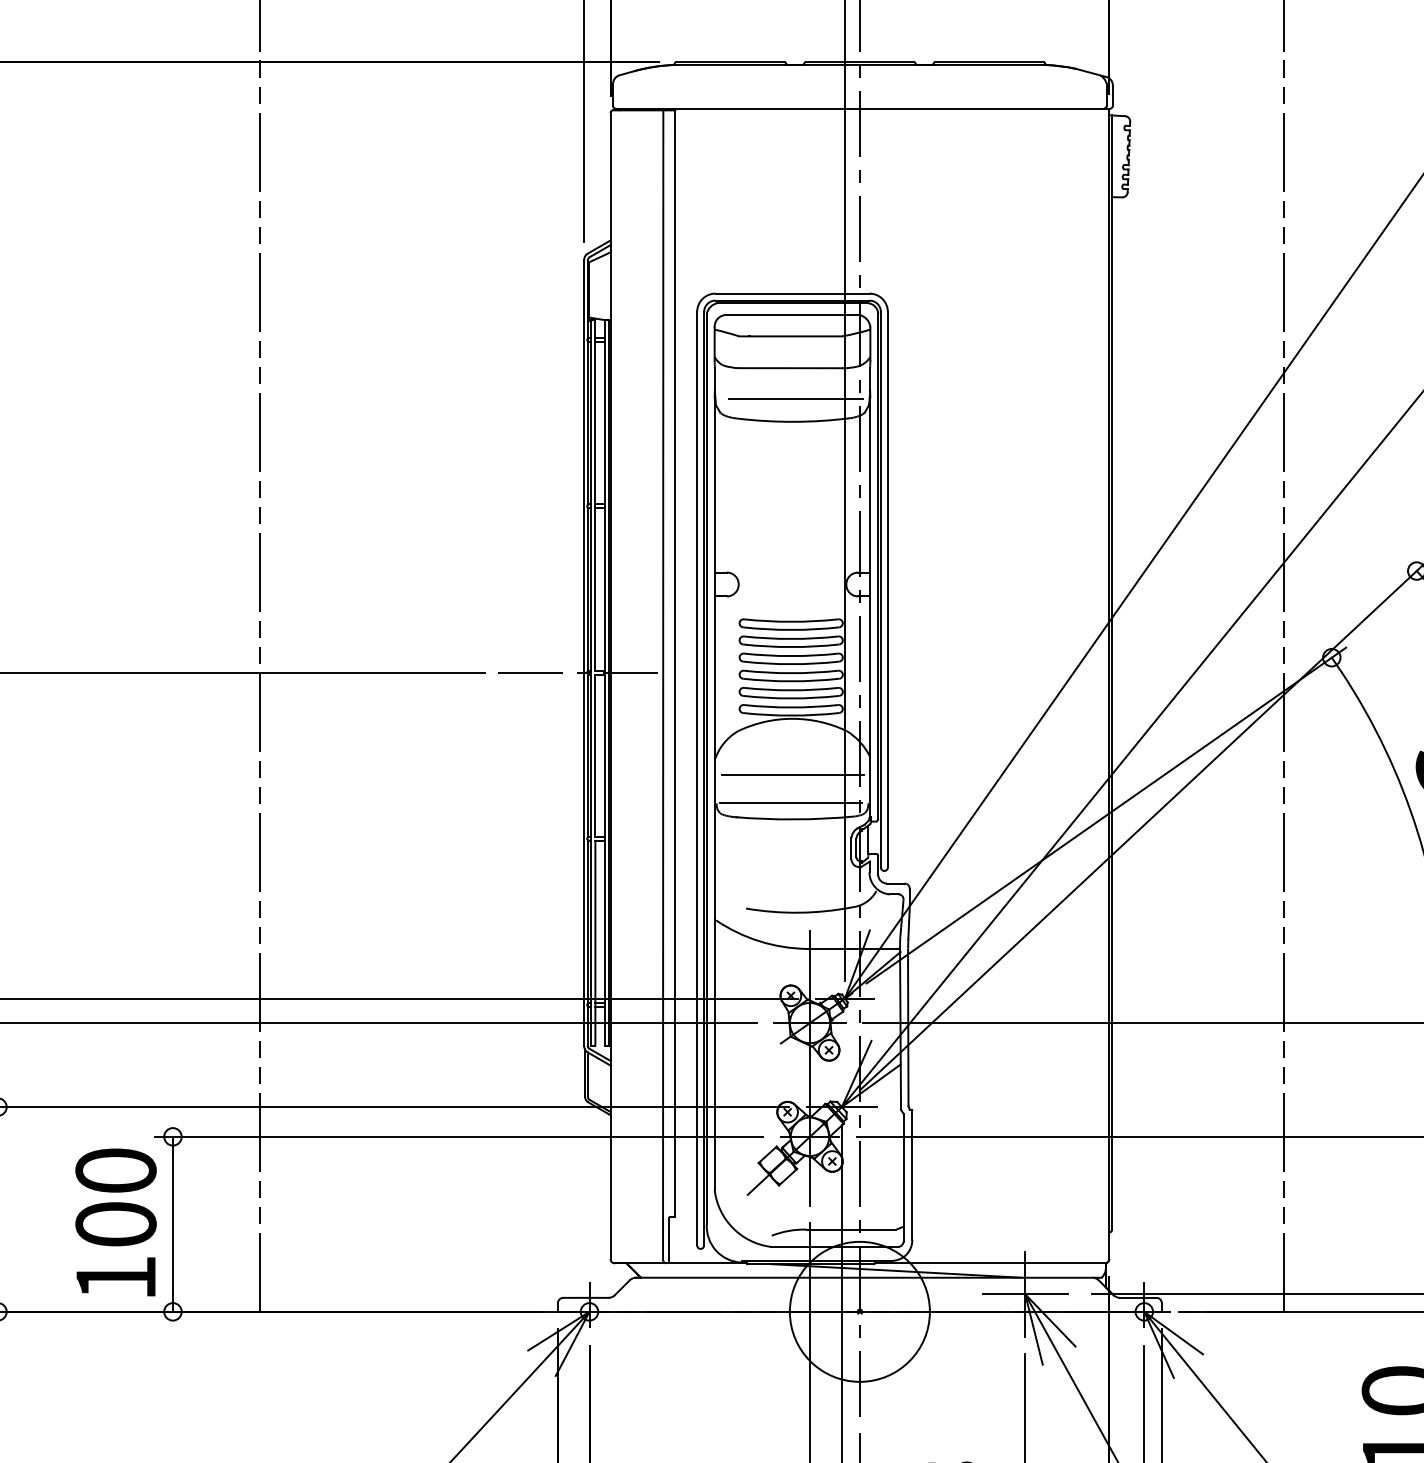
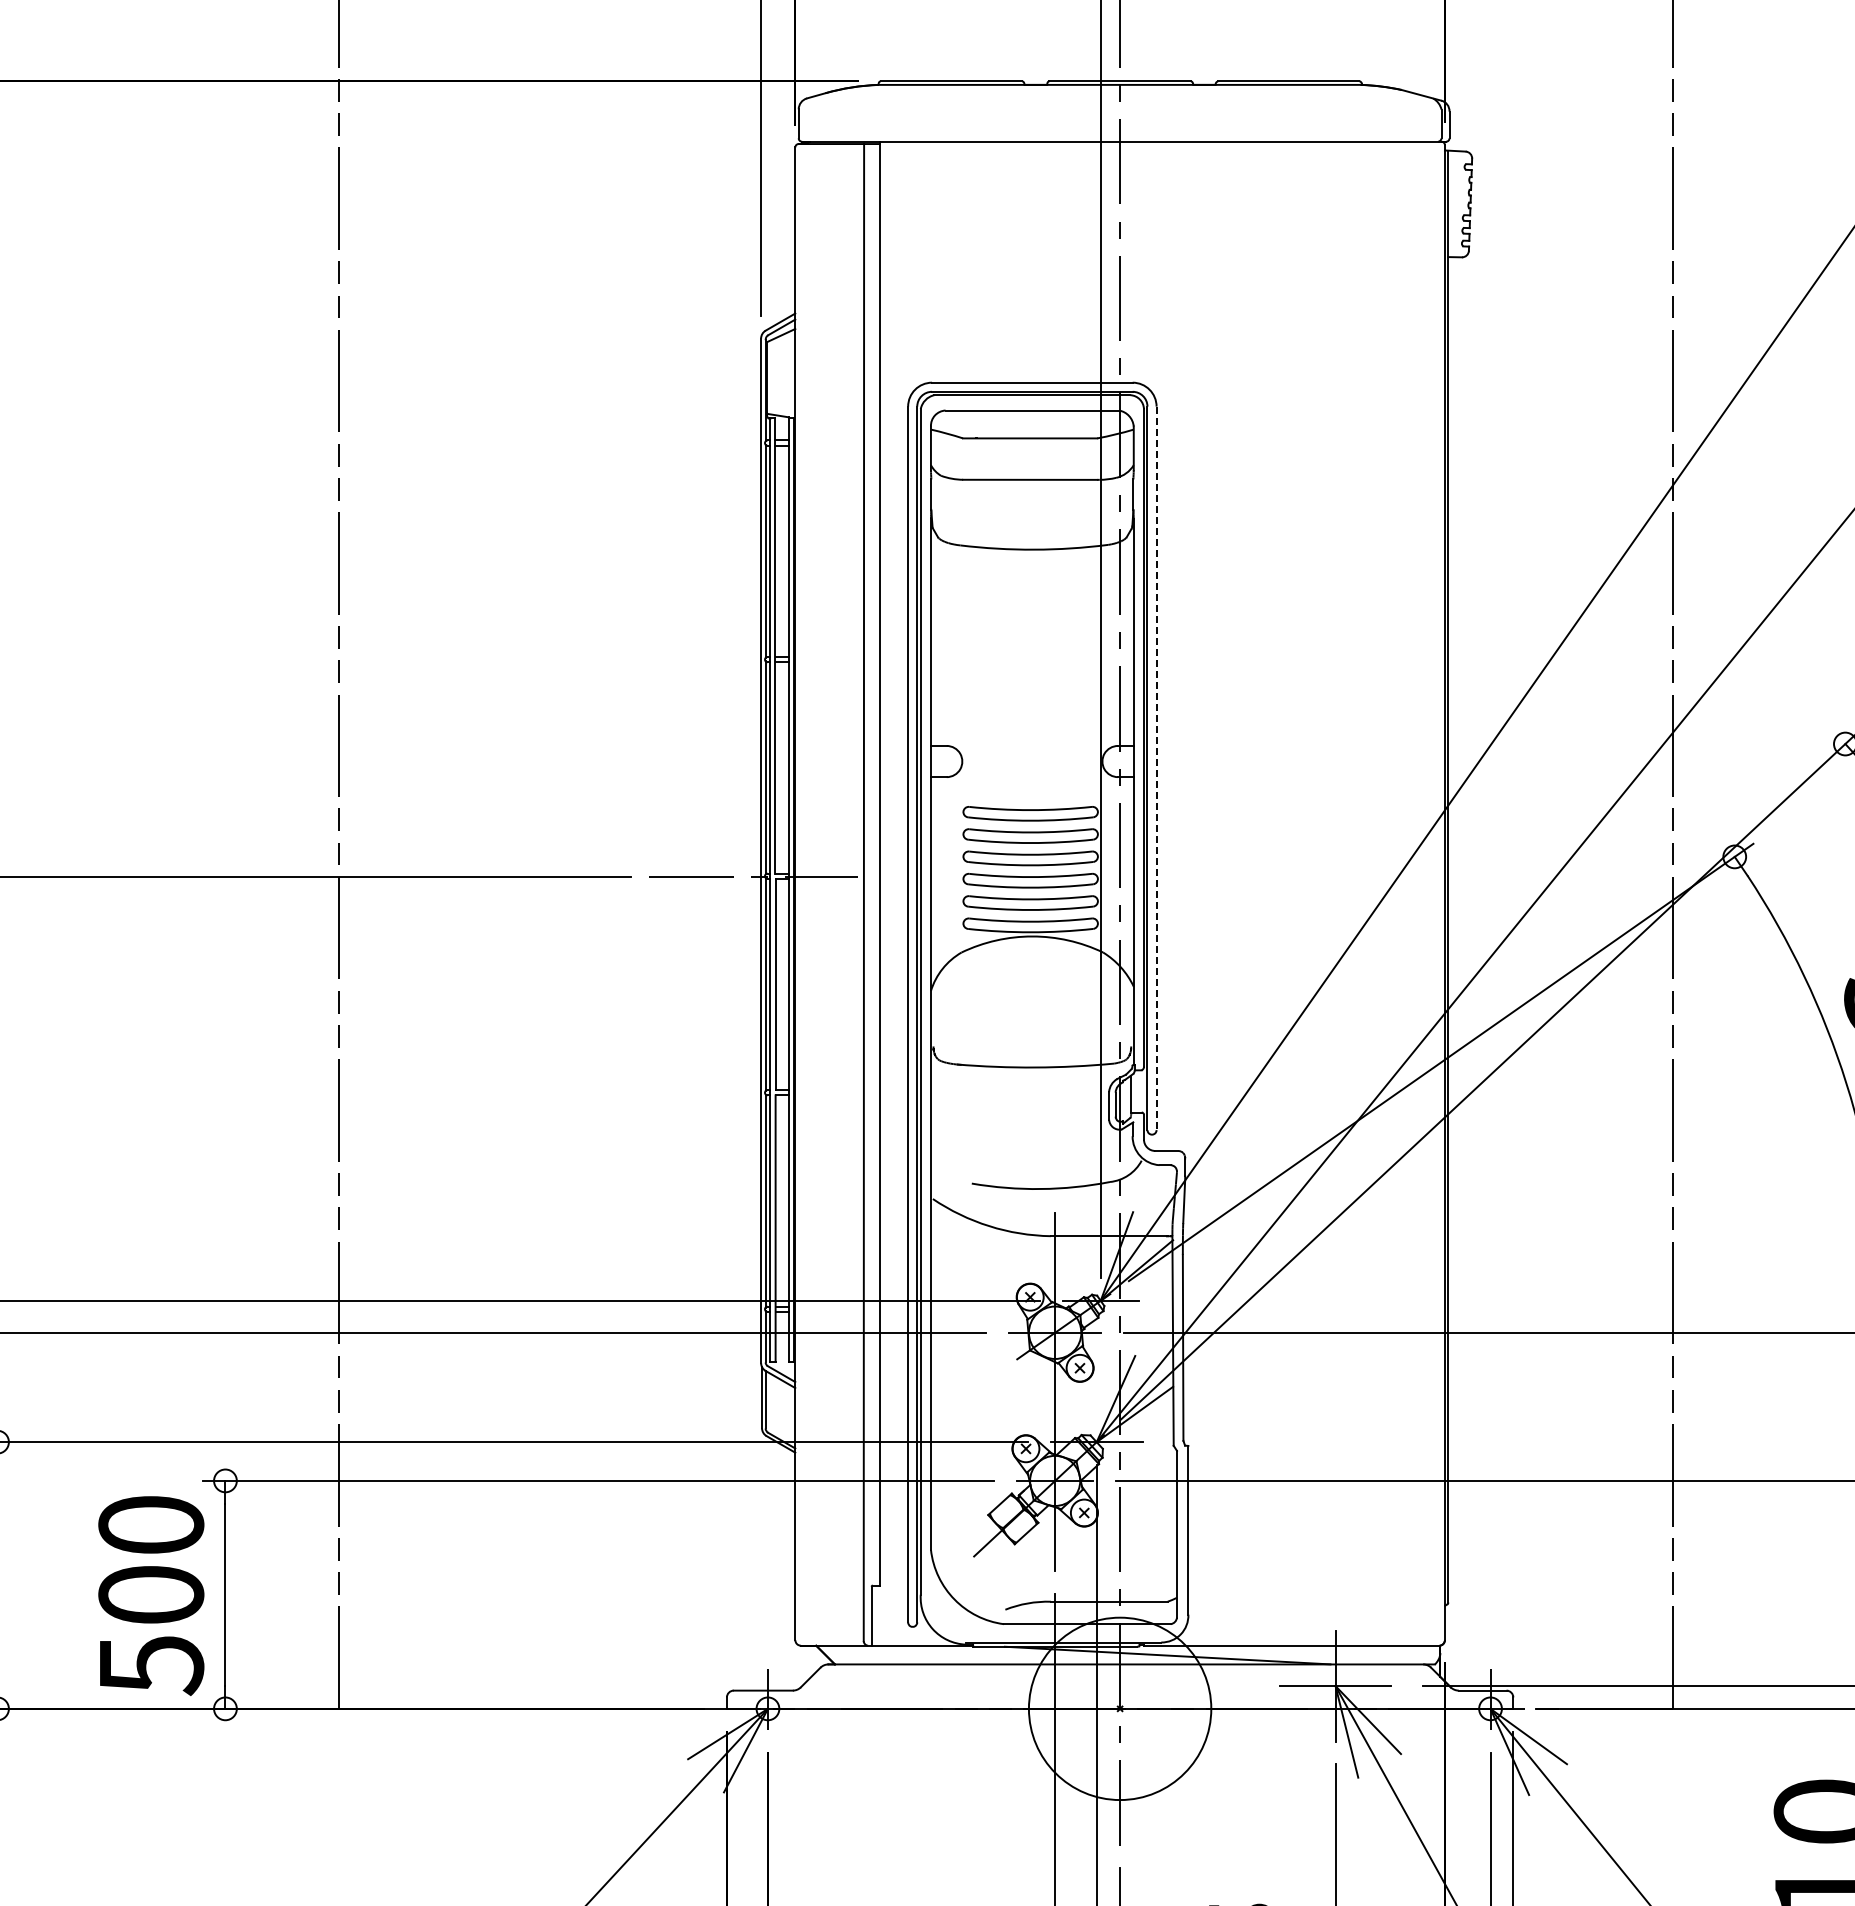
line: (795, 399) -> (1036, 520), removed
line: (887, 589) -> (1156, 768), solid -> dashed
line: (792, 774) -> (1032, 1009), removed
line: (791, 803) -> (1030, 1046), removed
text: (116, 1279) -> (152, 1666), 100 -> 500

